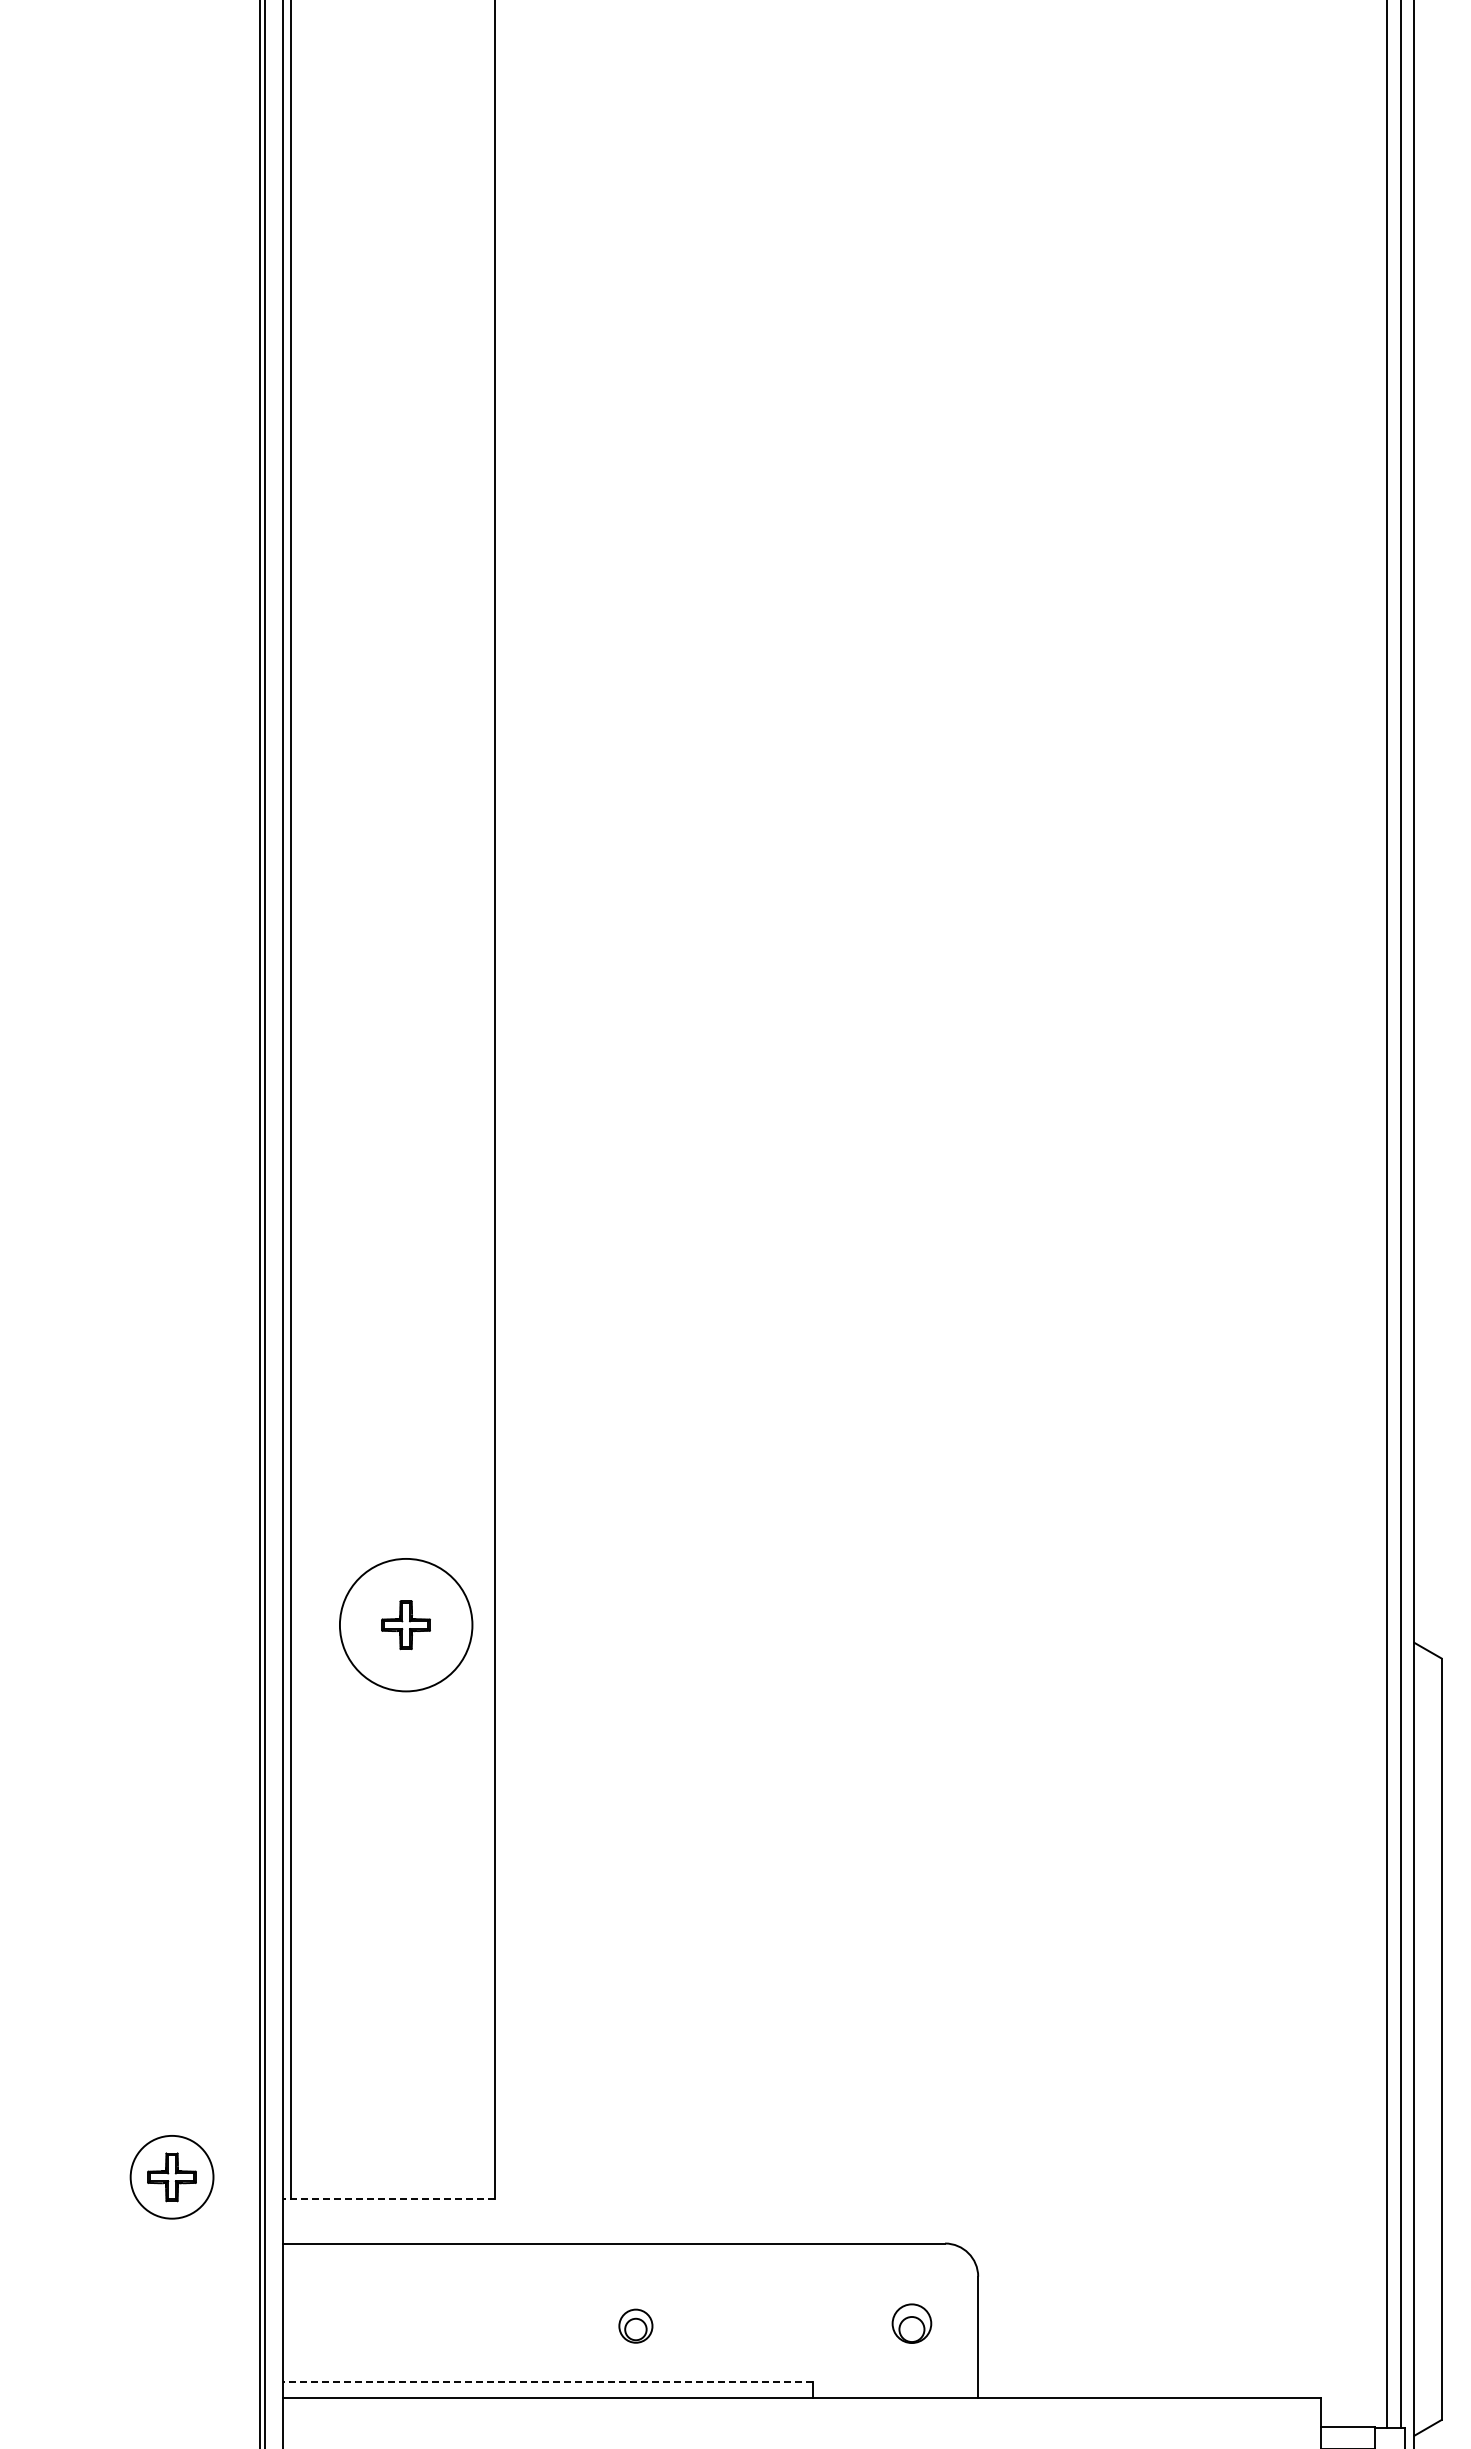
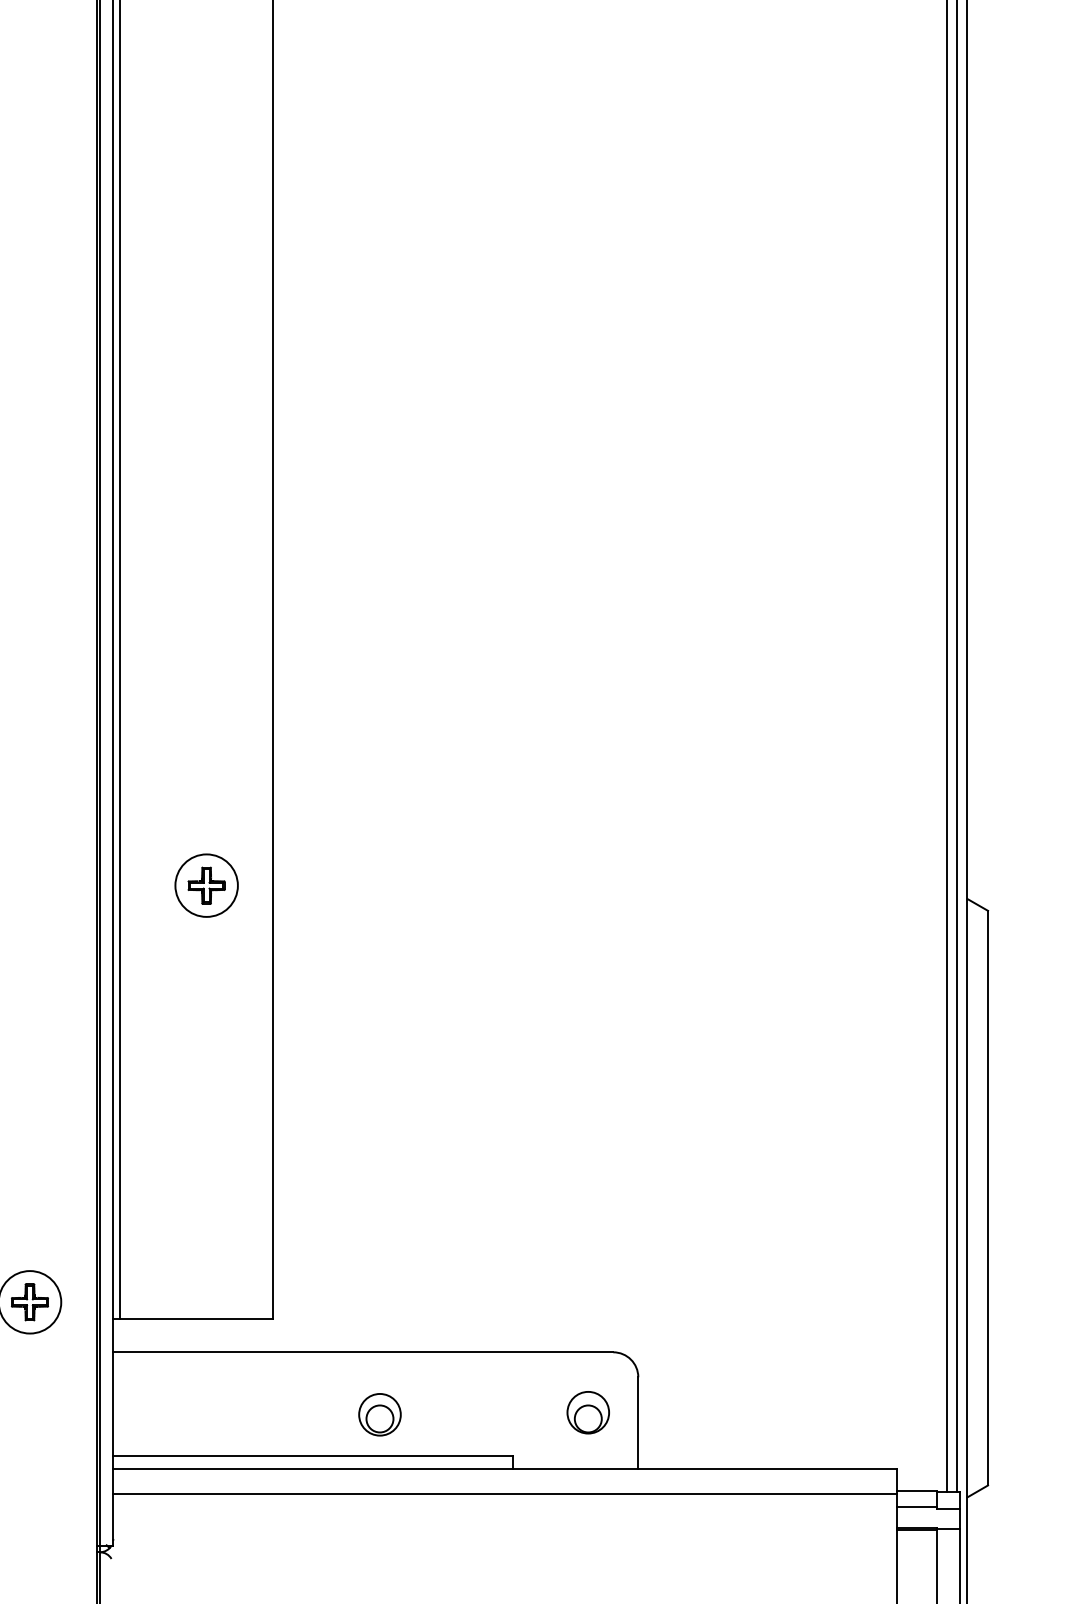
circle: (405, 1624) -> (206, 885), size x0.62
line: (388, 2199) -> (193, 1319), dashed -> solid
part: (911, 2323) -> (587, 1412), size x1.43
part: (635, 2325) -> (379, 1414), size x1.67
line: (547, 2381) -> (313, 1456), dashed -> solid
line: (801, 2431) -> (504, 1494), added

